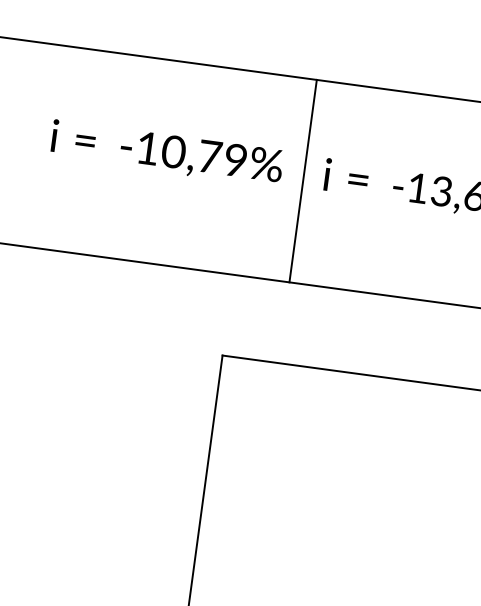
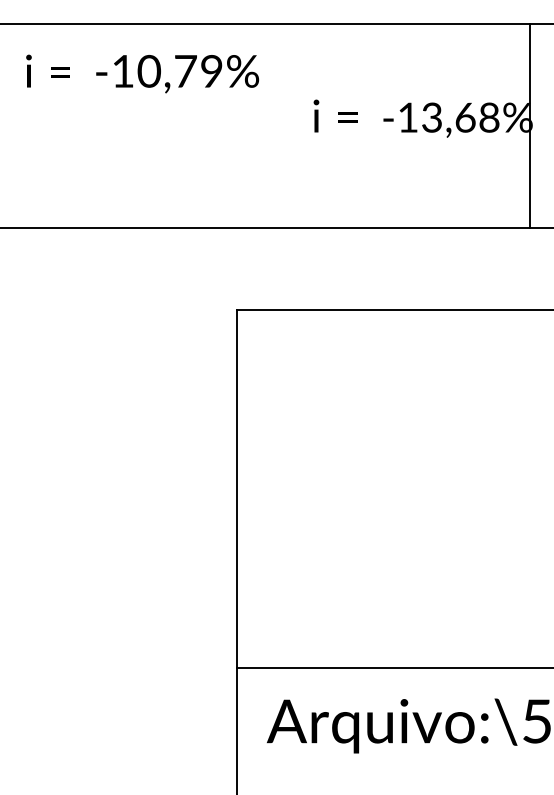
text: (166, 153) -> (142, 73), moved
line: (303, 180) -> (293, 125), removed

